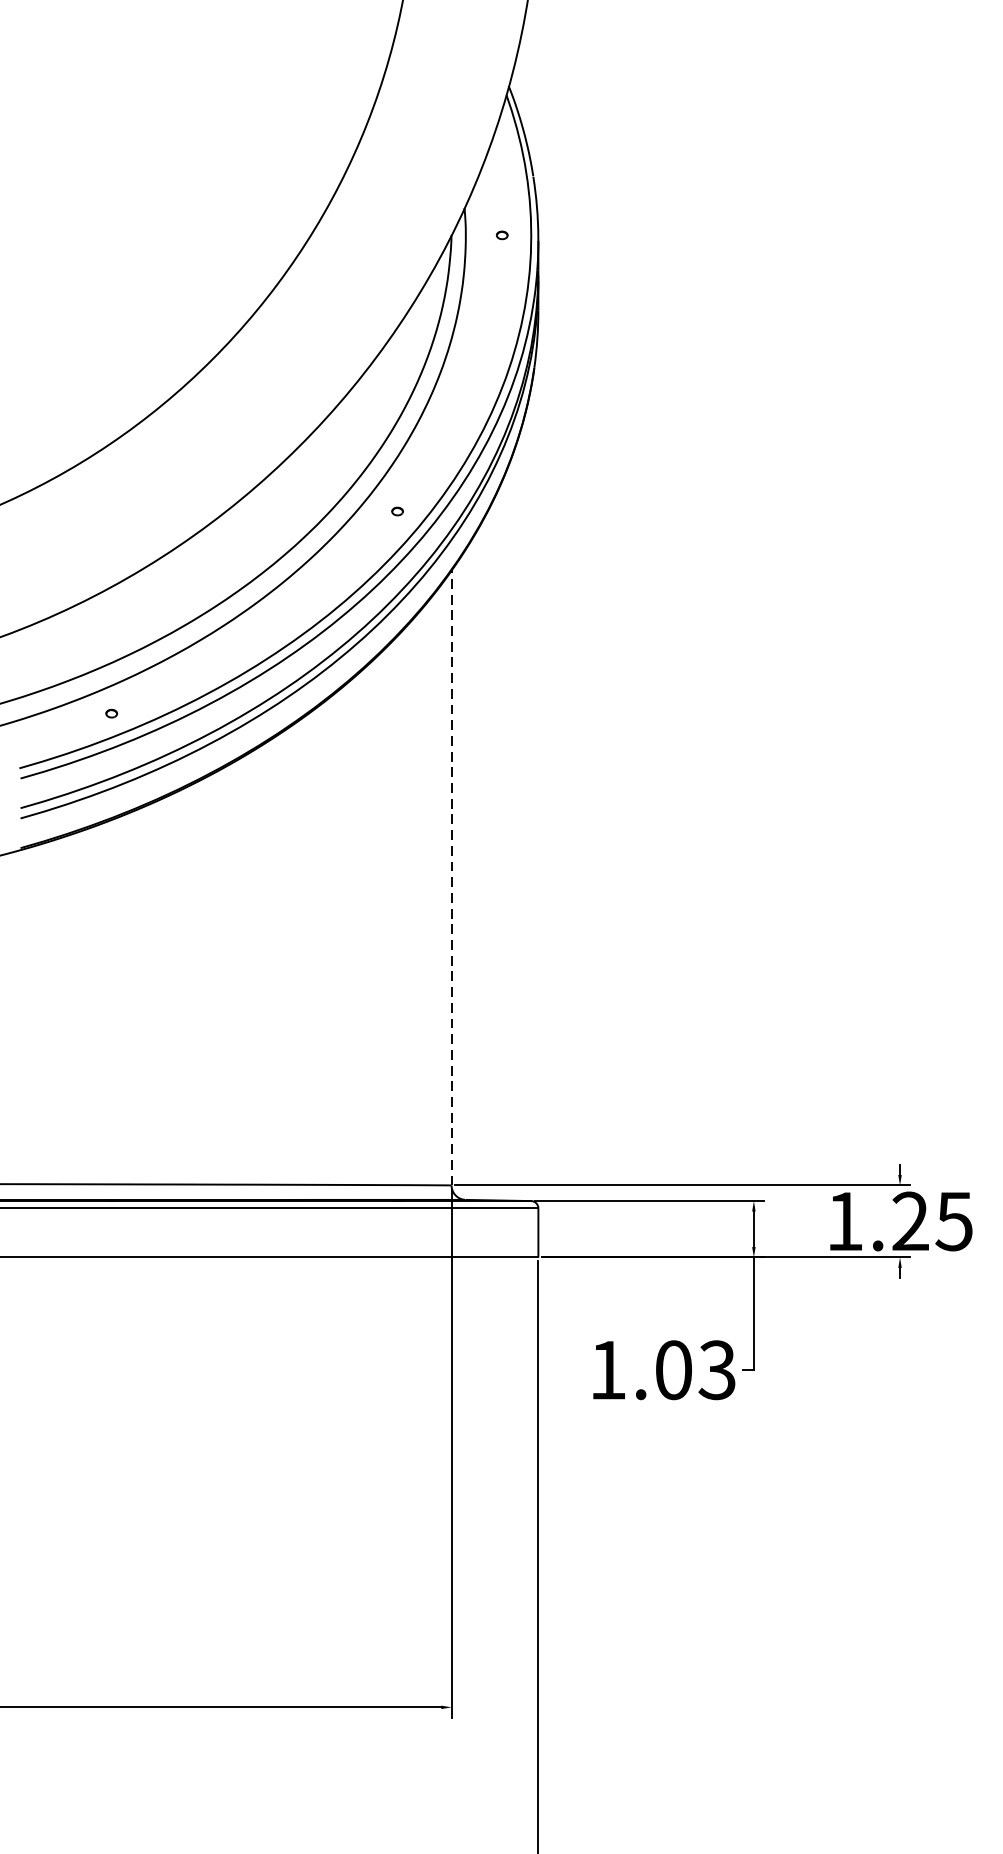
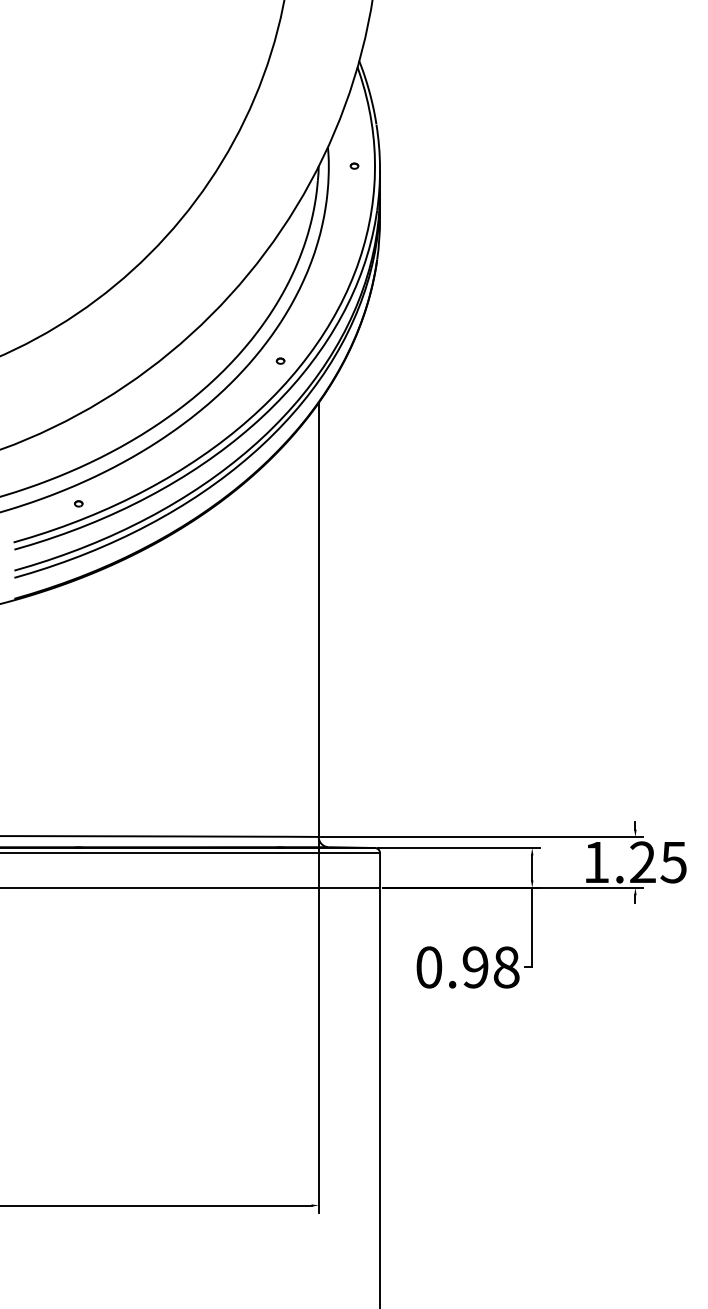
line: (451, 877) -> (318, 619), dashed -> solid
text: (662, 1370) -> (467, 967), 1.03 -> 0.98

